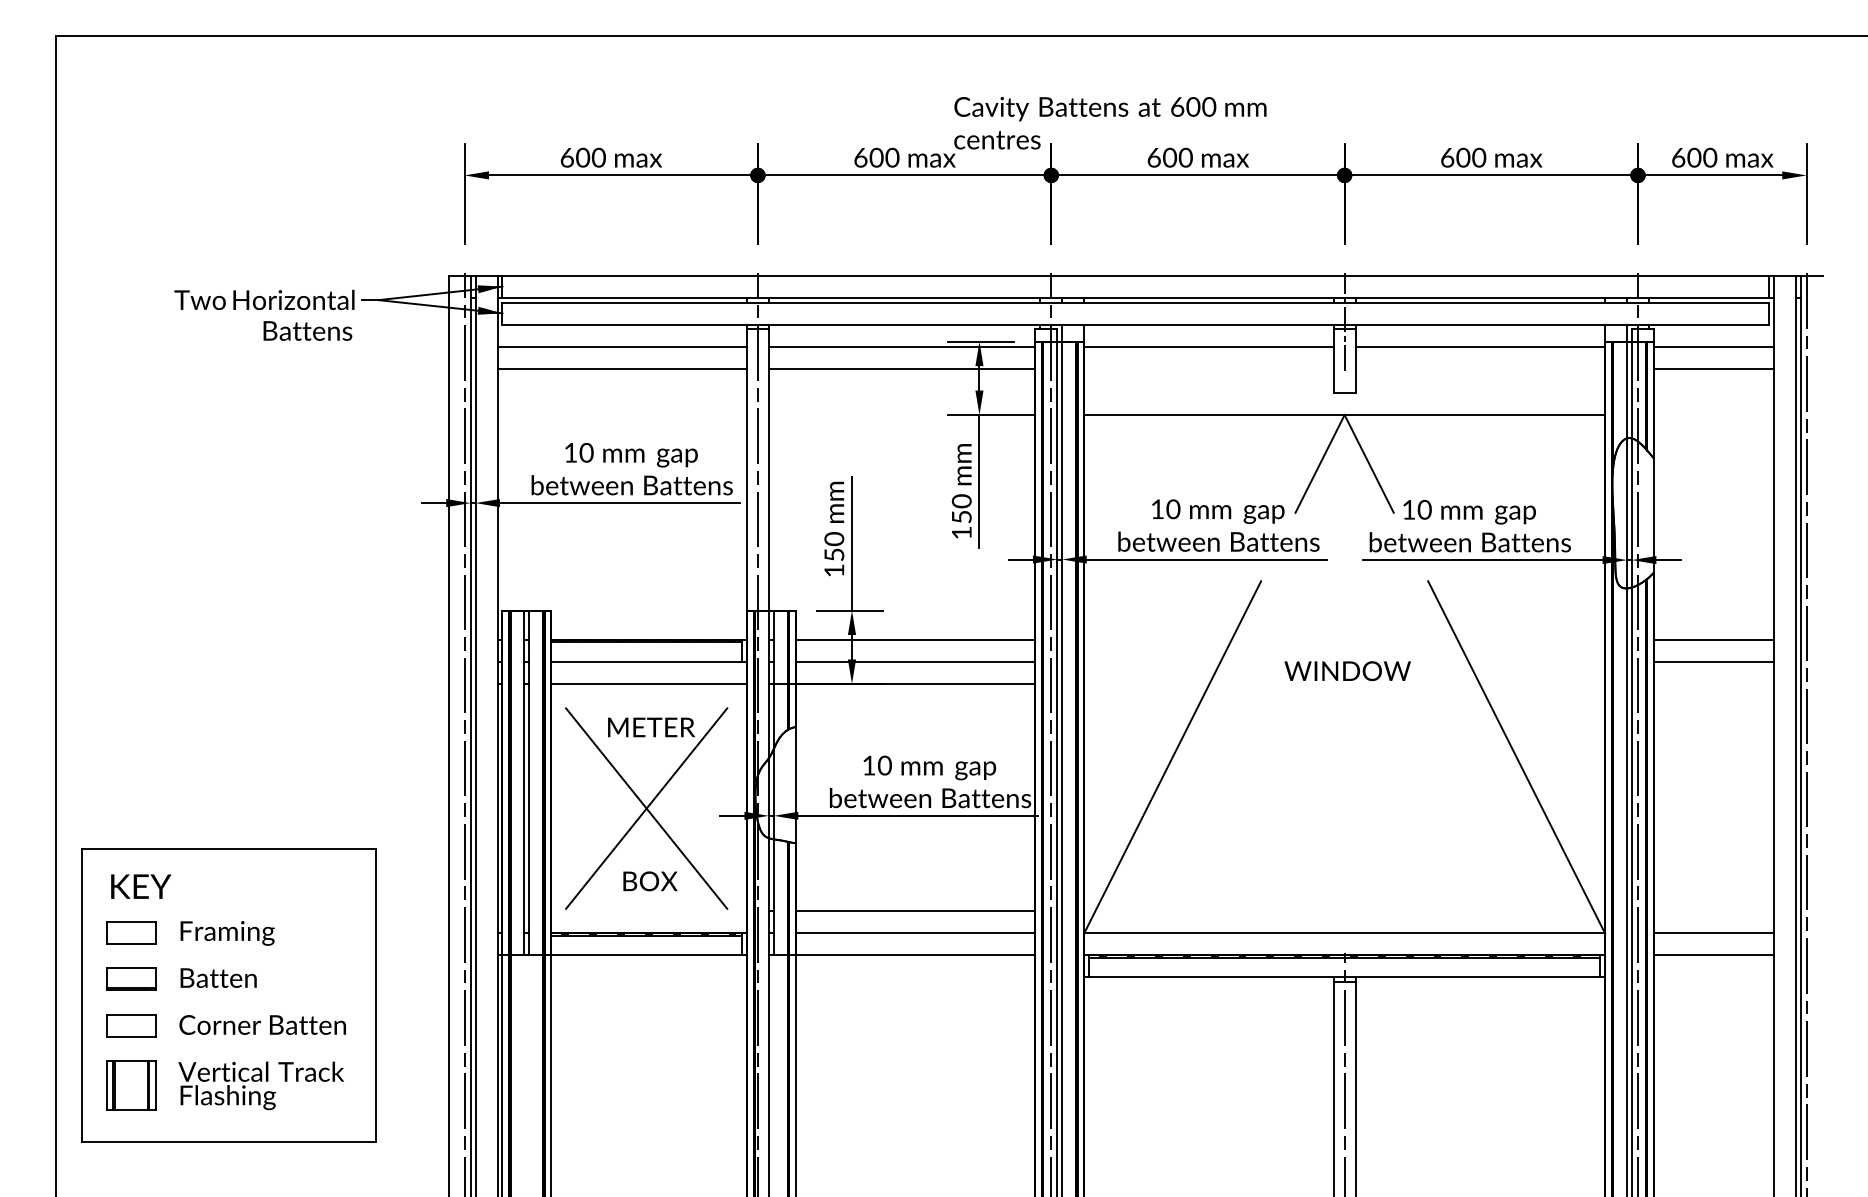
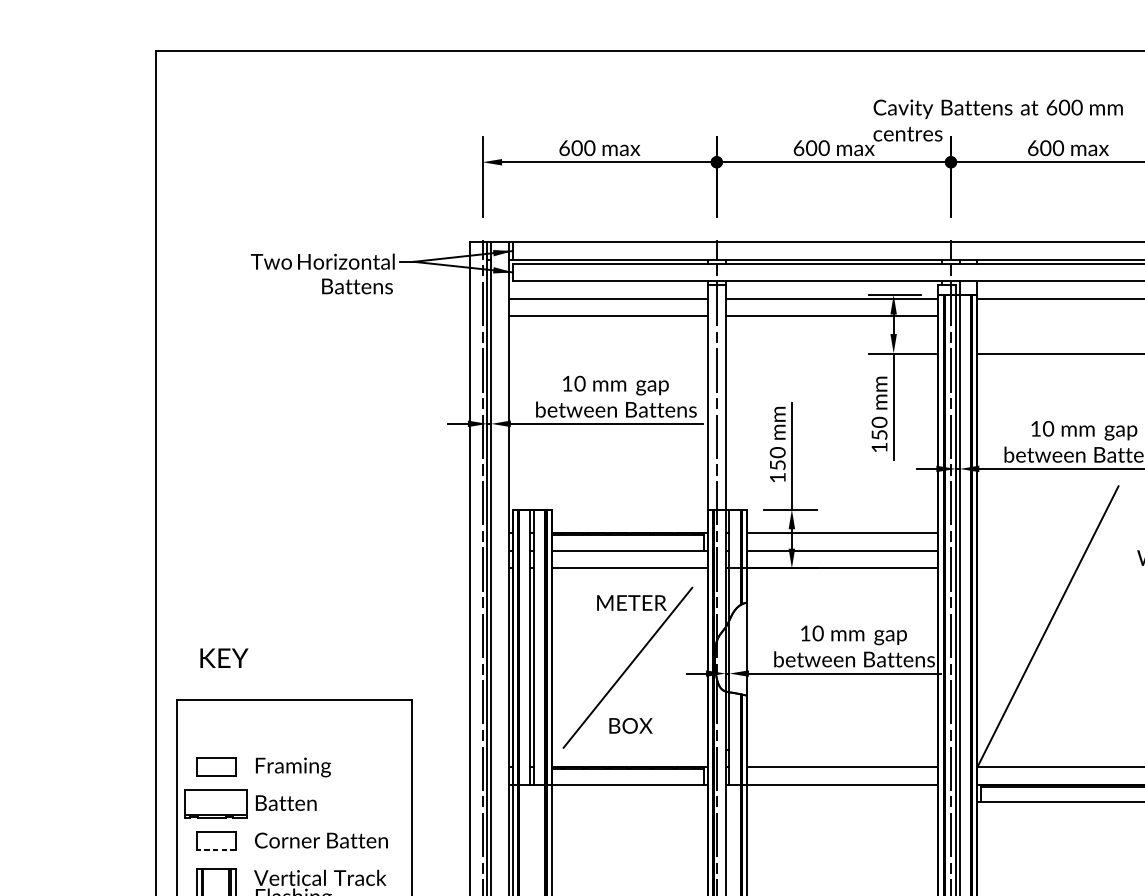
line: (646, 808) -> (627, 667), removed
text: (141, 886) -> (224, 658), moved
line: (915, 911) -> (842, 749), removed
part: (131, 978) -> (216, 803), size x1.6
line: (130, 1036) -> (215, 849), solid -> dashed

